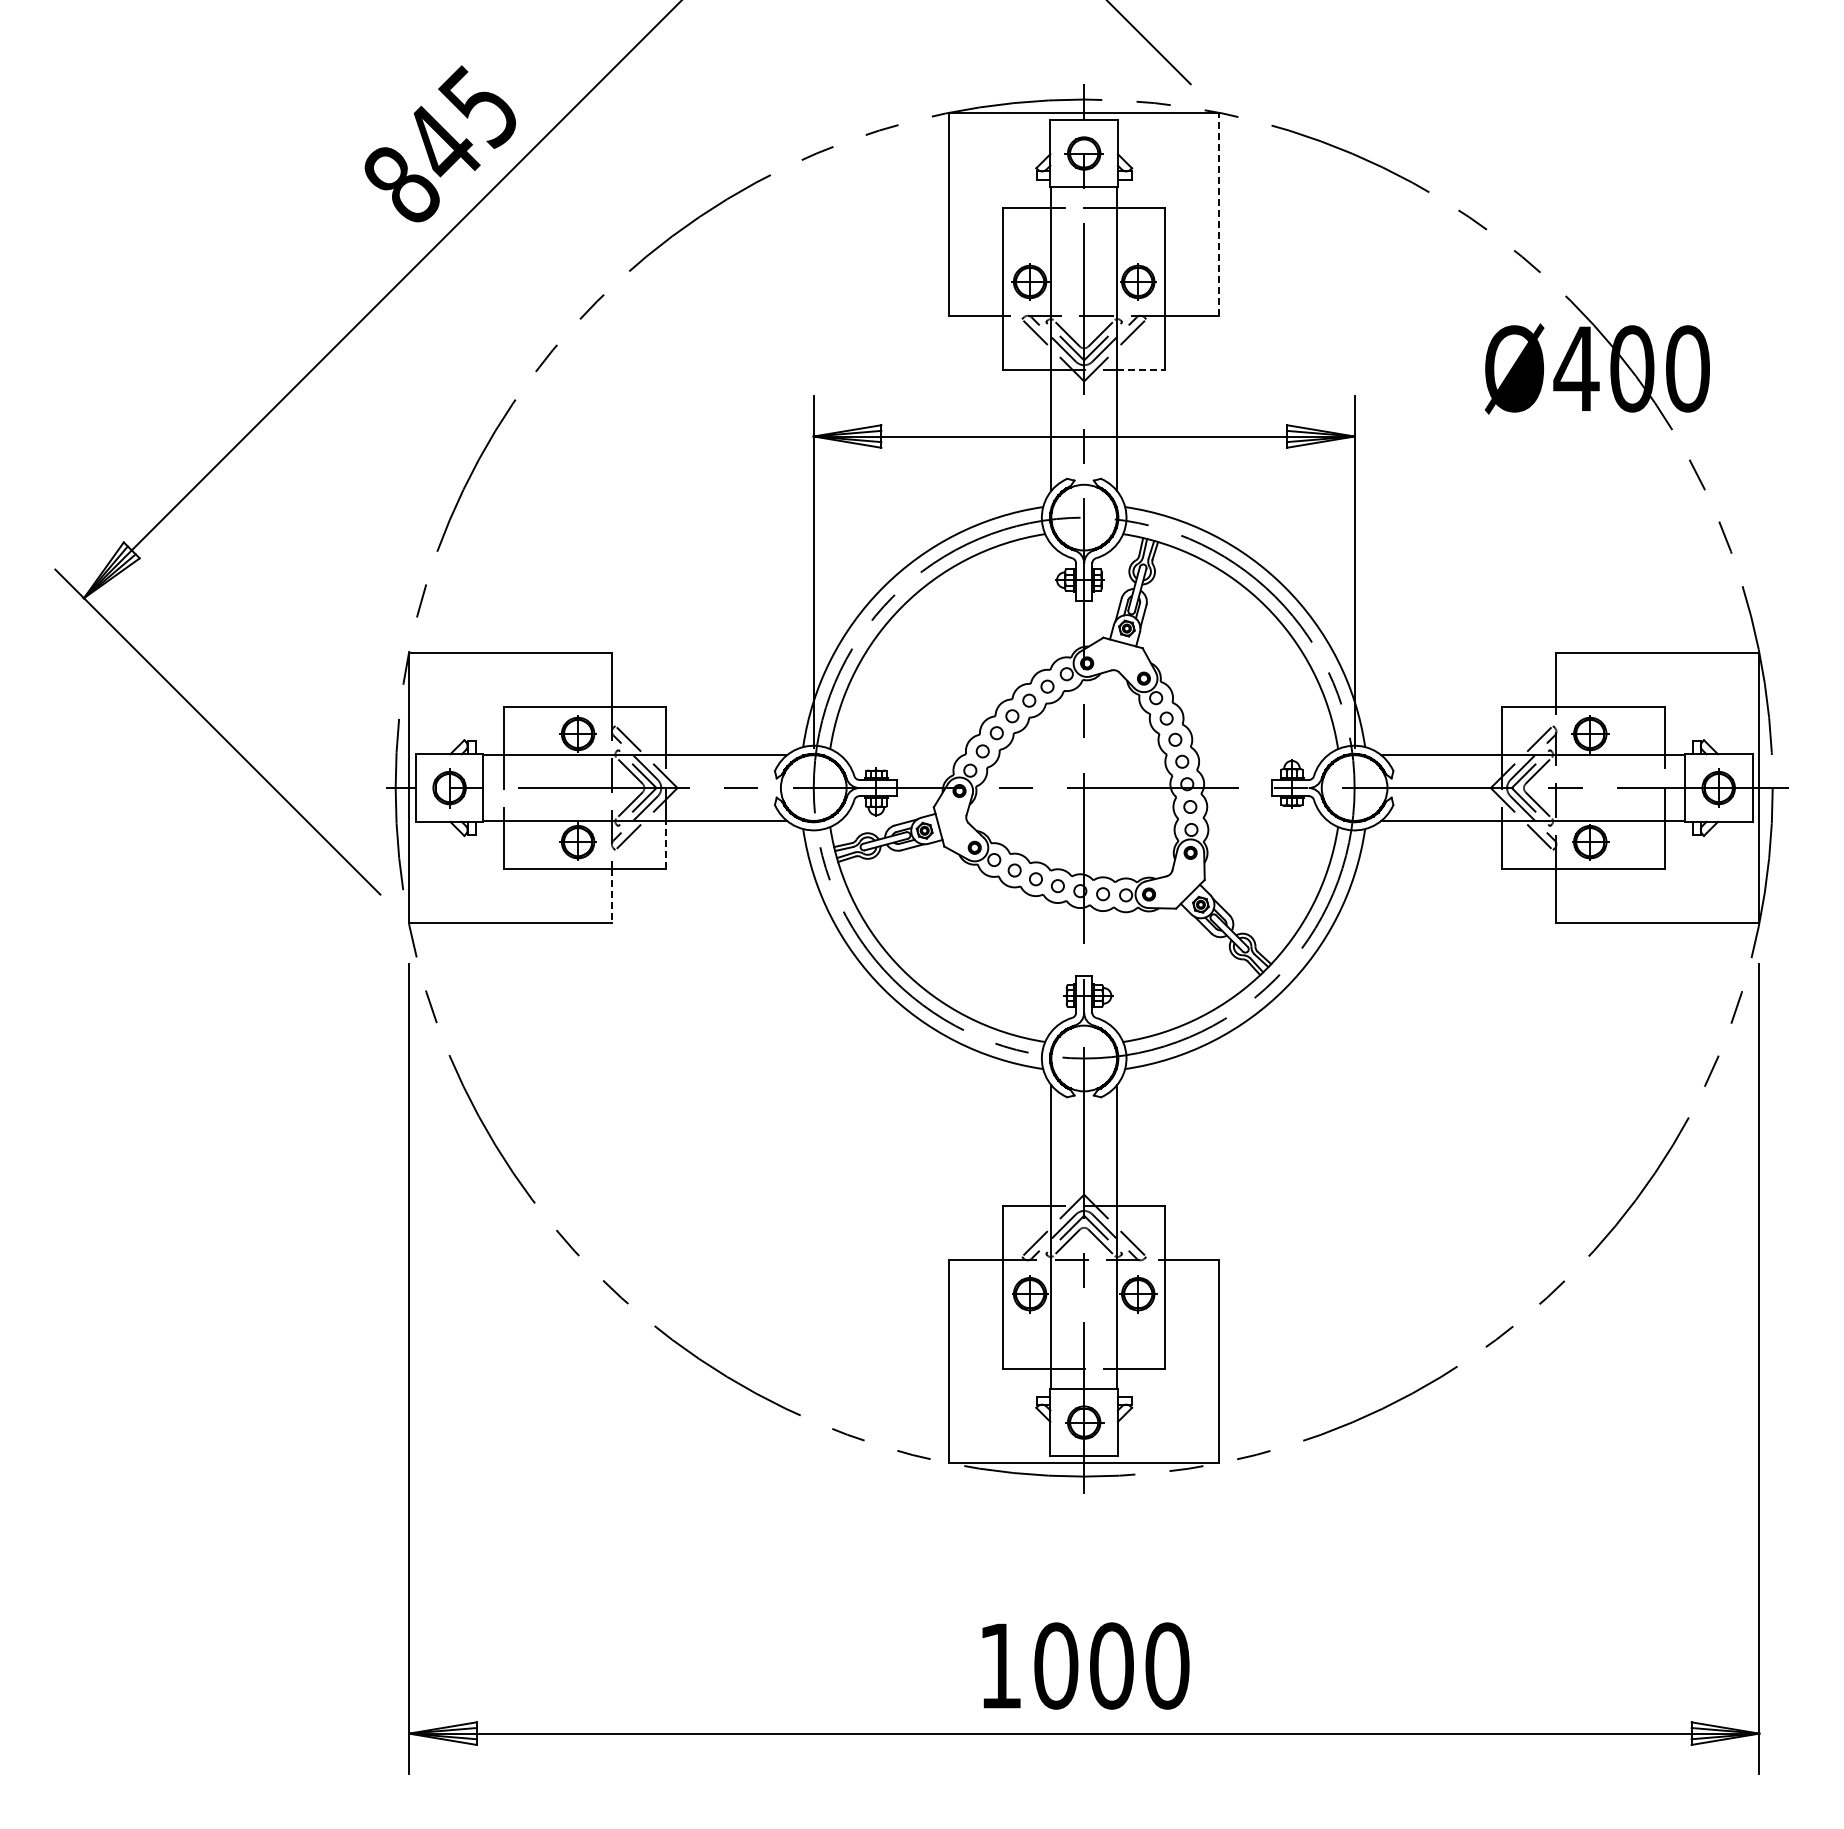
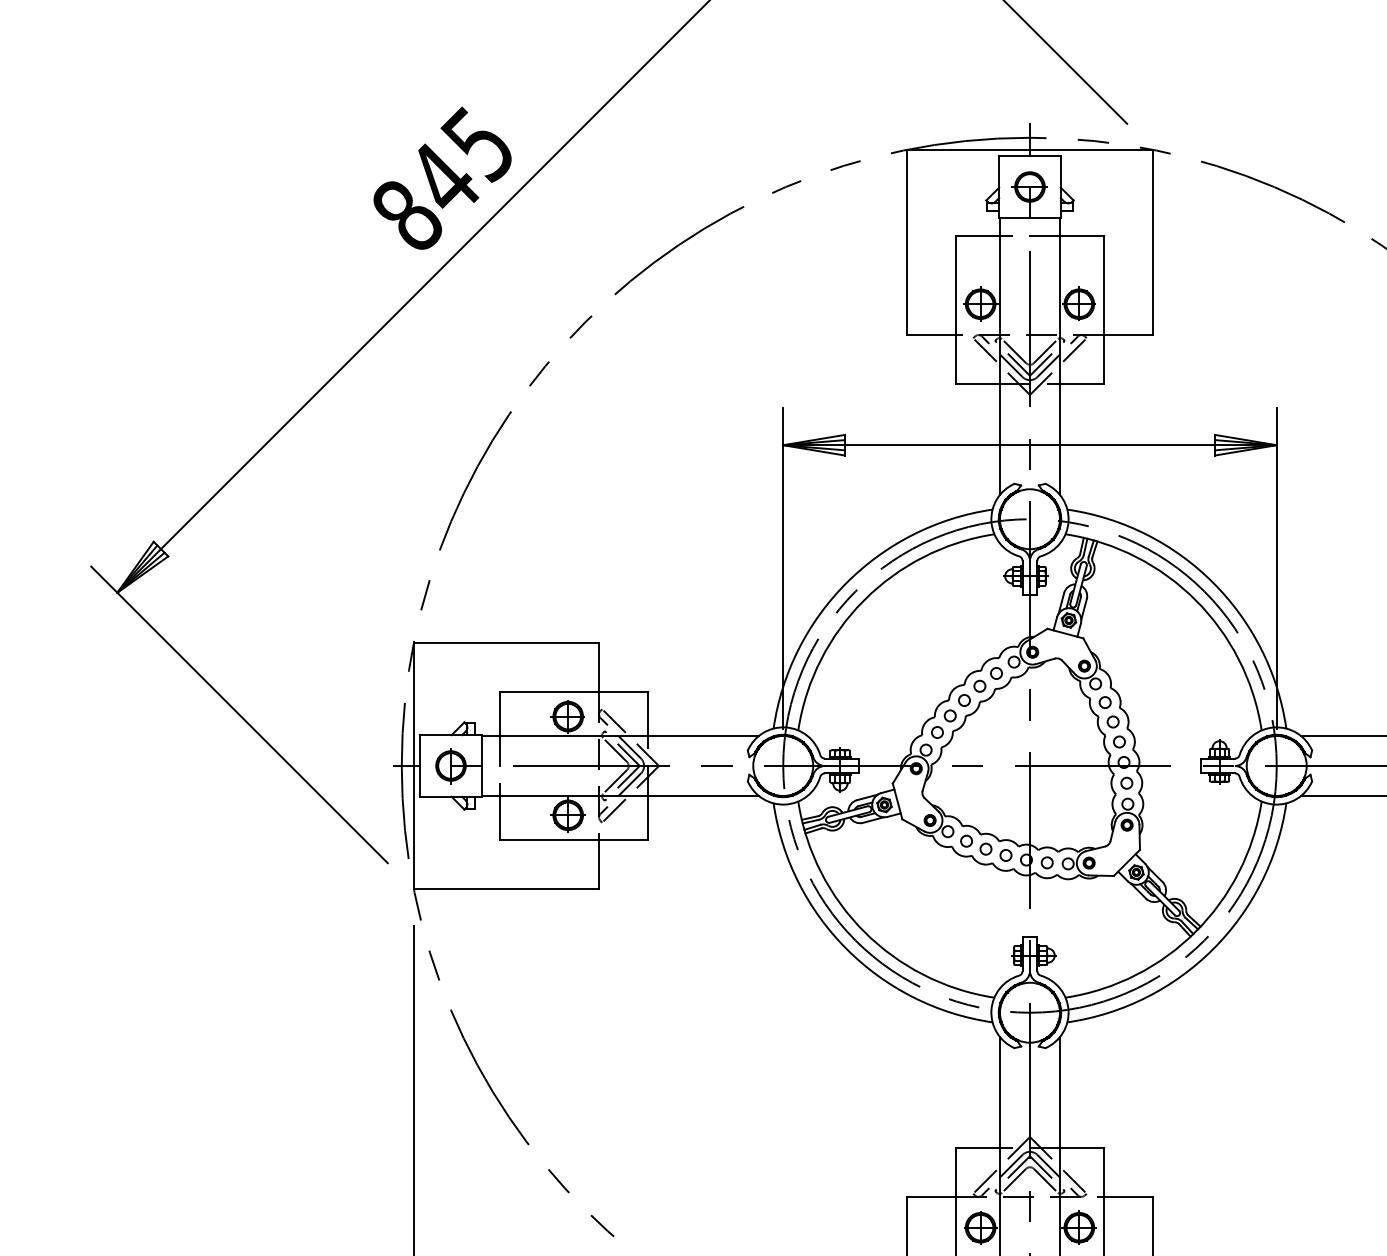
line: (1219, 213) -> (1153, 241), dashed -> solid
line: (1141, 369) -> (1082, 384), dashed -> solid
line: (665, 844) -> (647, 817), dashed -> solid
line: (611, 896) -> (598, 864), dashed -> solid

